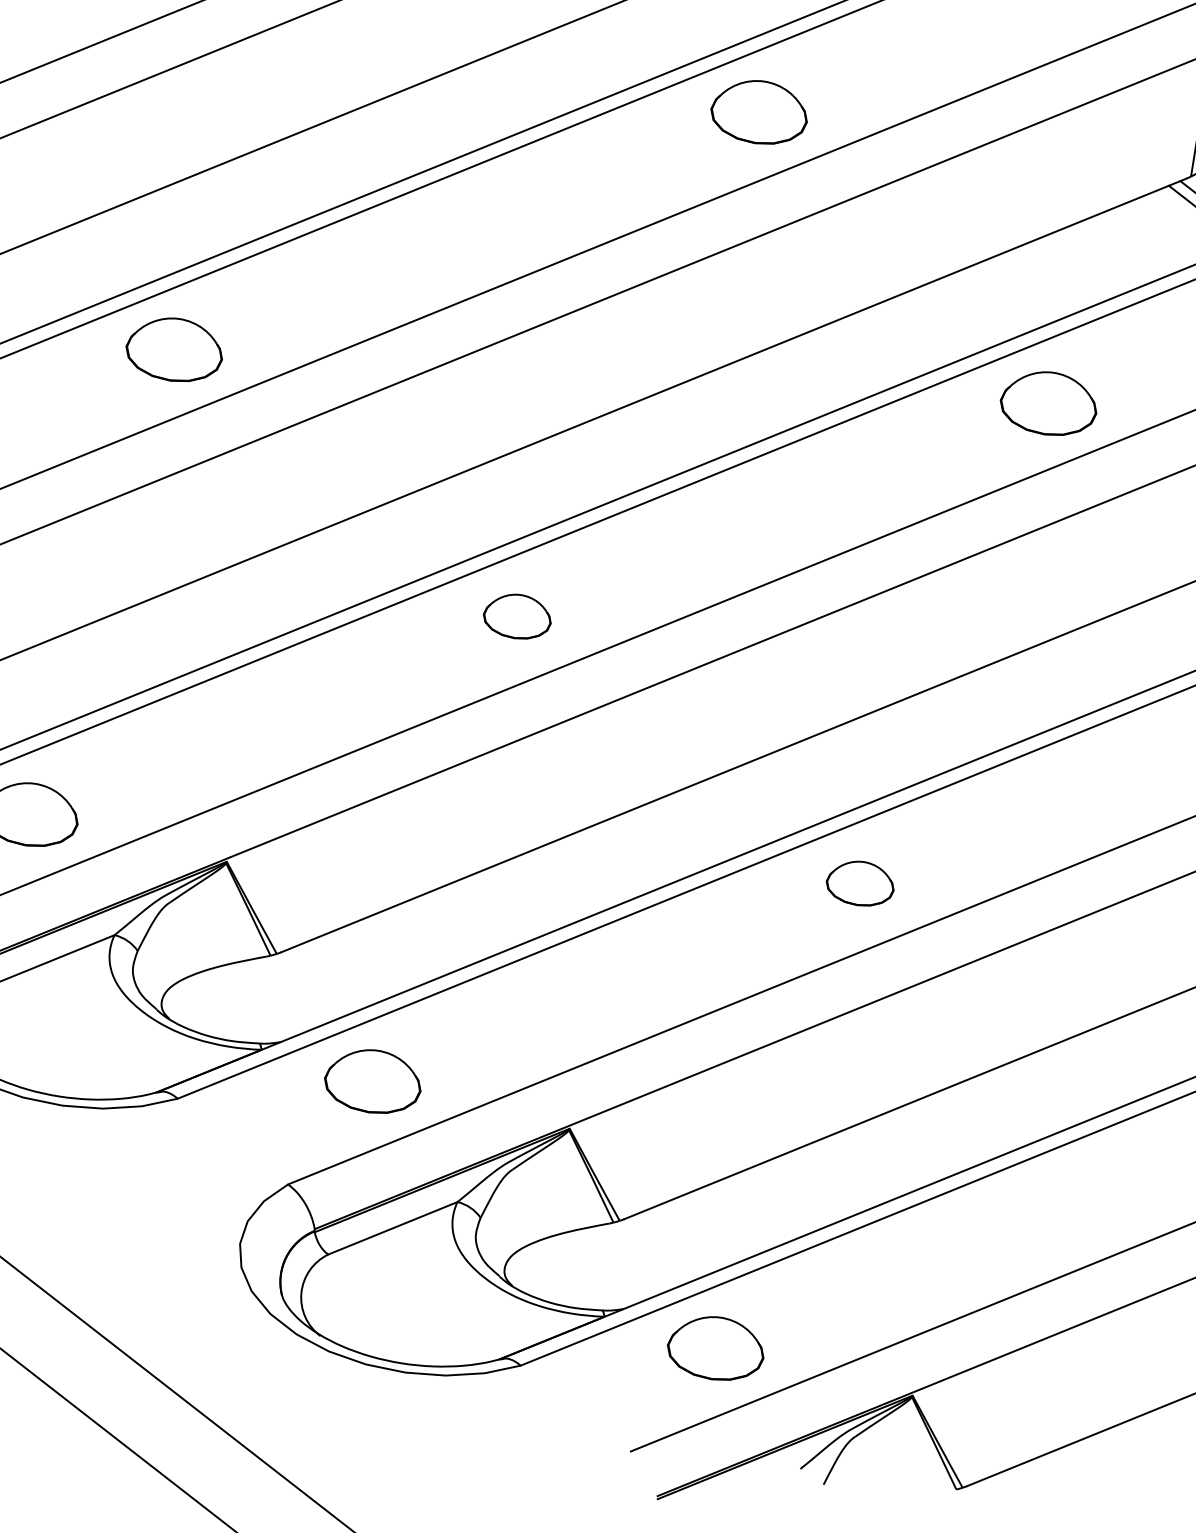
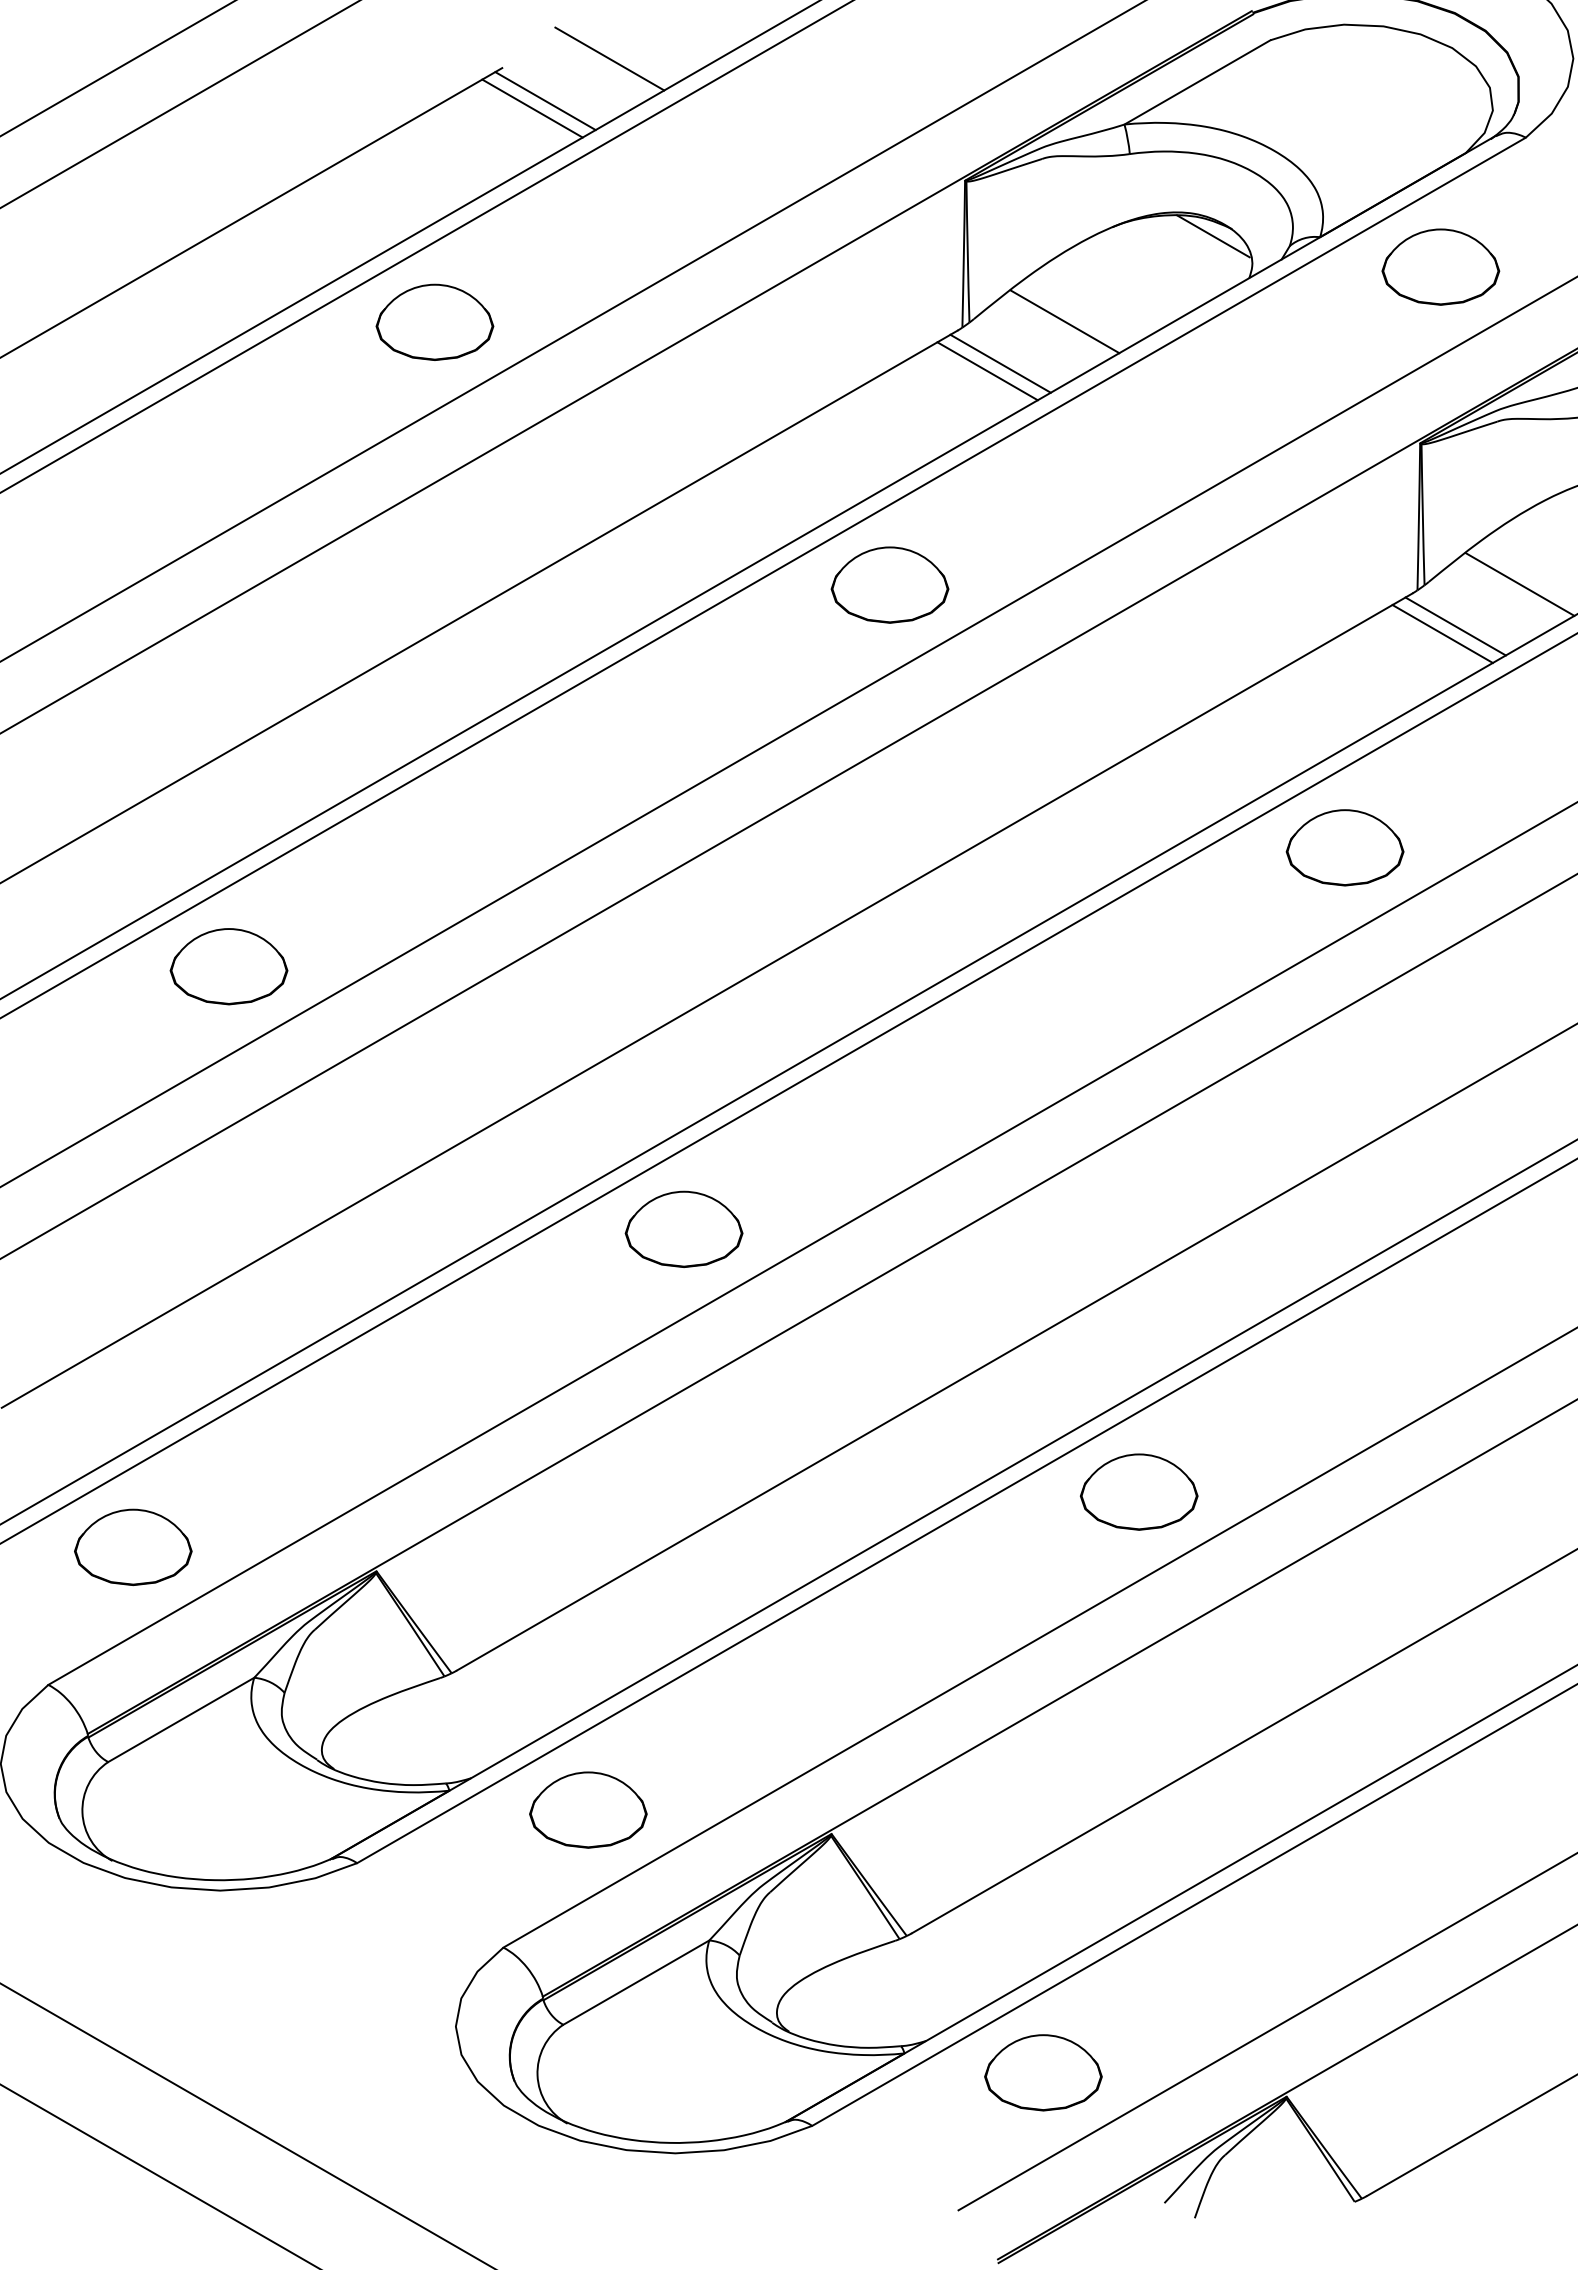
part: (1048, 403) -> (1344, 847), moved
part: (517, 615) -> (683, 1228), size x1.43
part: (860, 883) -> (1138, 1491), size x1.43

